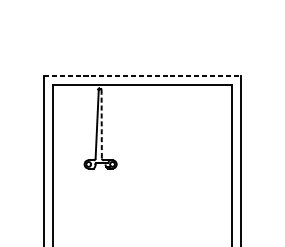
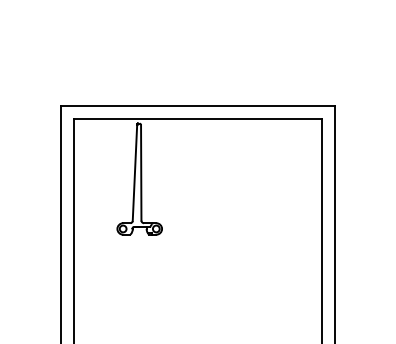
line: (142, 75) -> (198, 105), dashed -> solid
line: (101, 123) -> (141, 172), dashed -> solid

